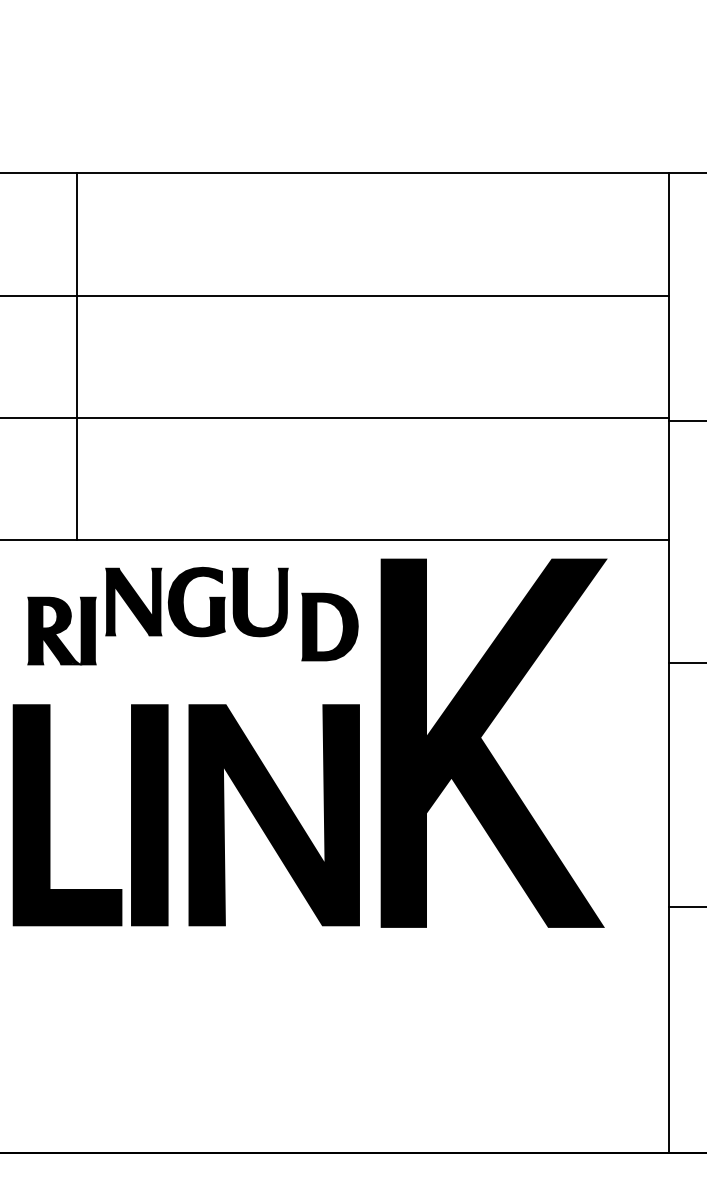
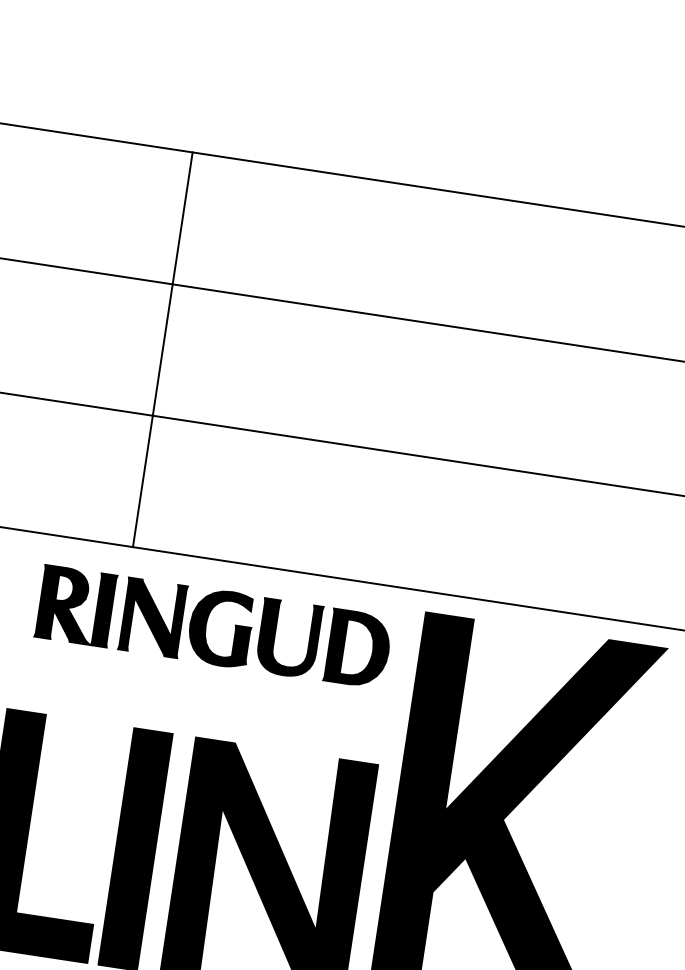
line: (76, 356) -> (162, 349), moved
part: (329, 626) -> (357, 648), moved
part: (61, 630) -> (75, 605), moved

